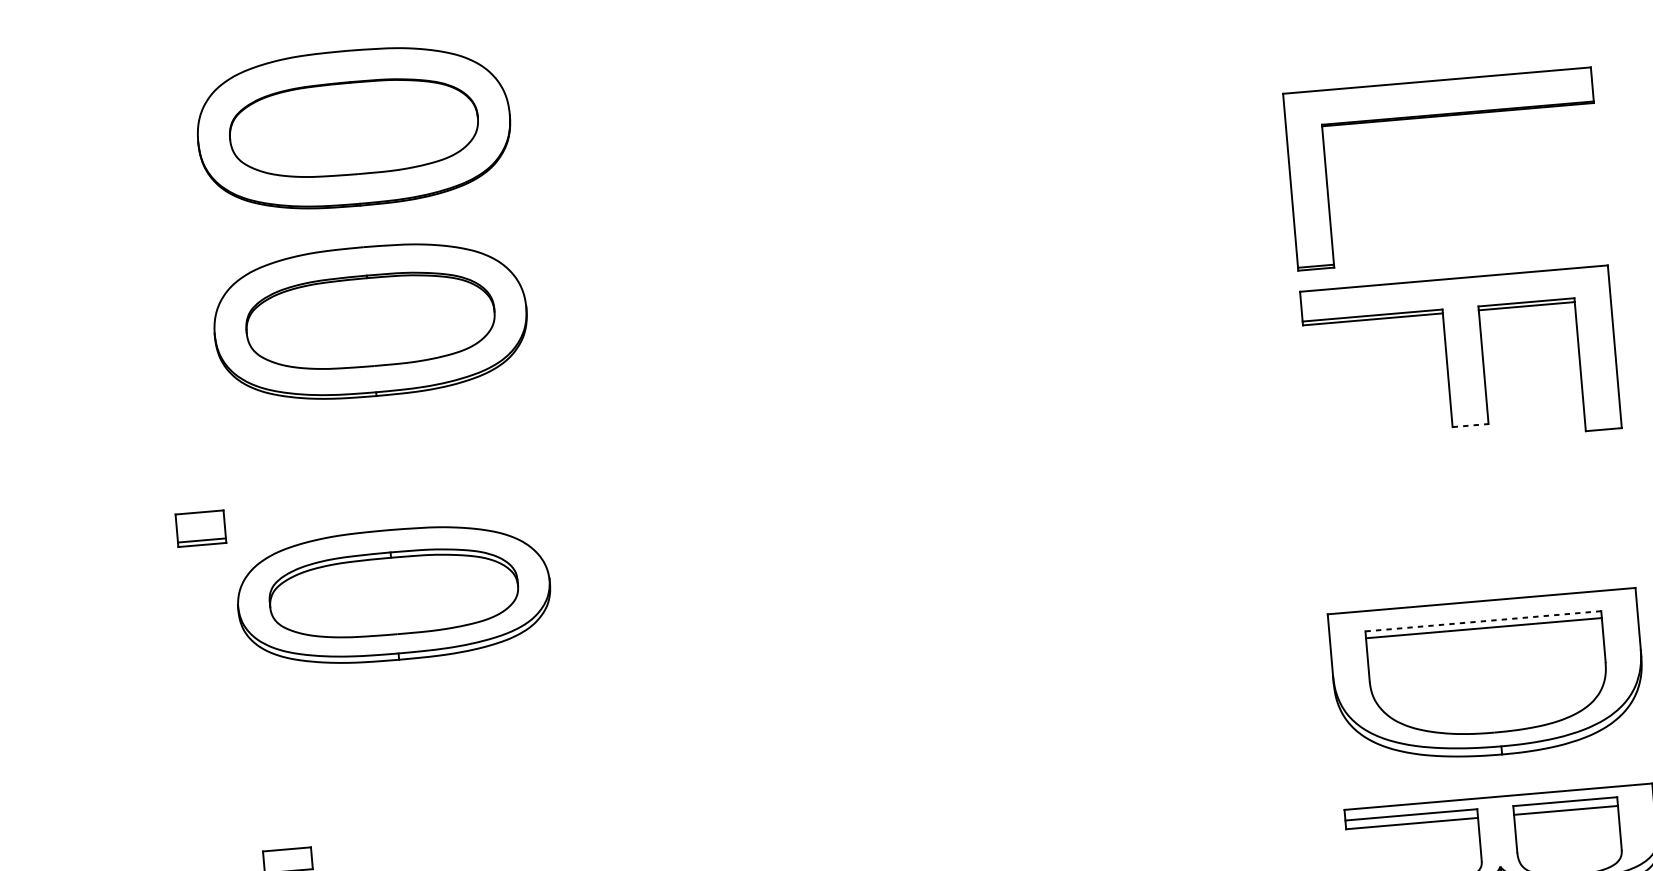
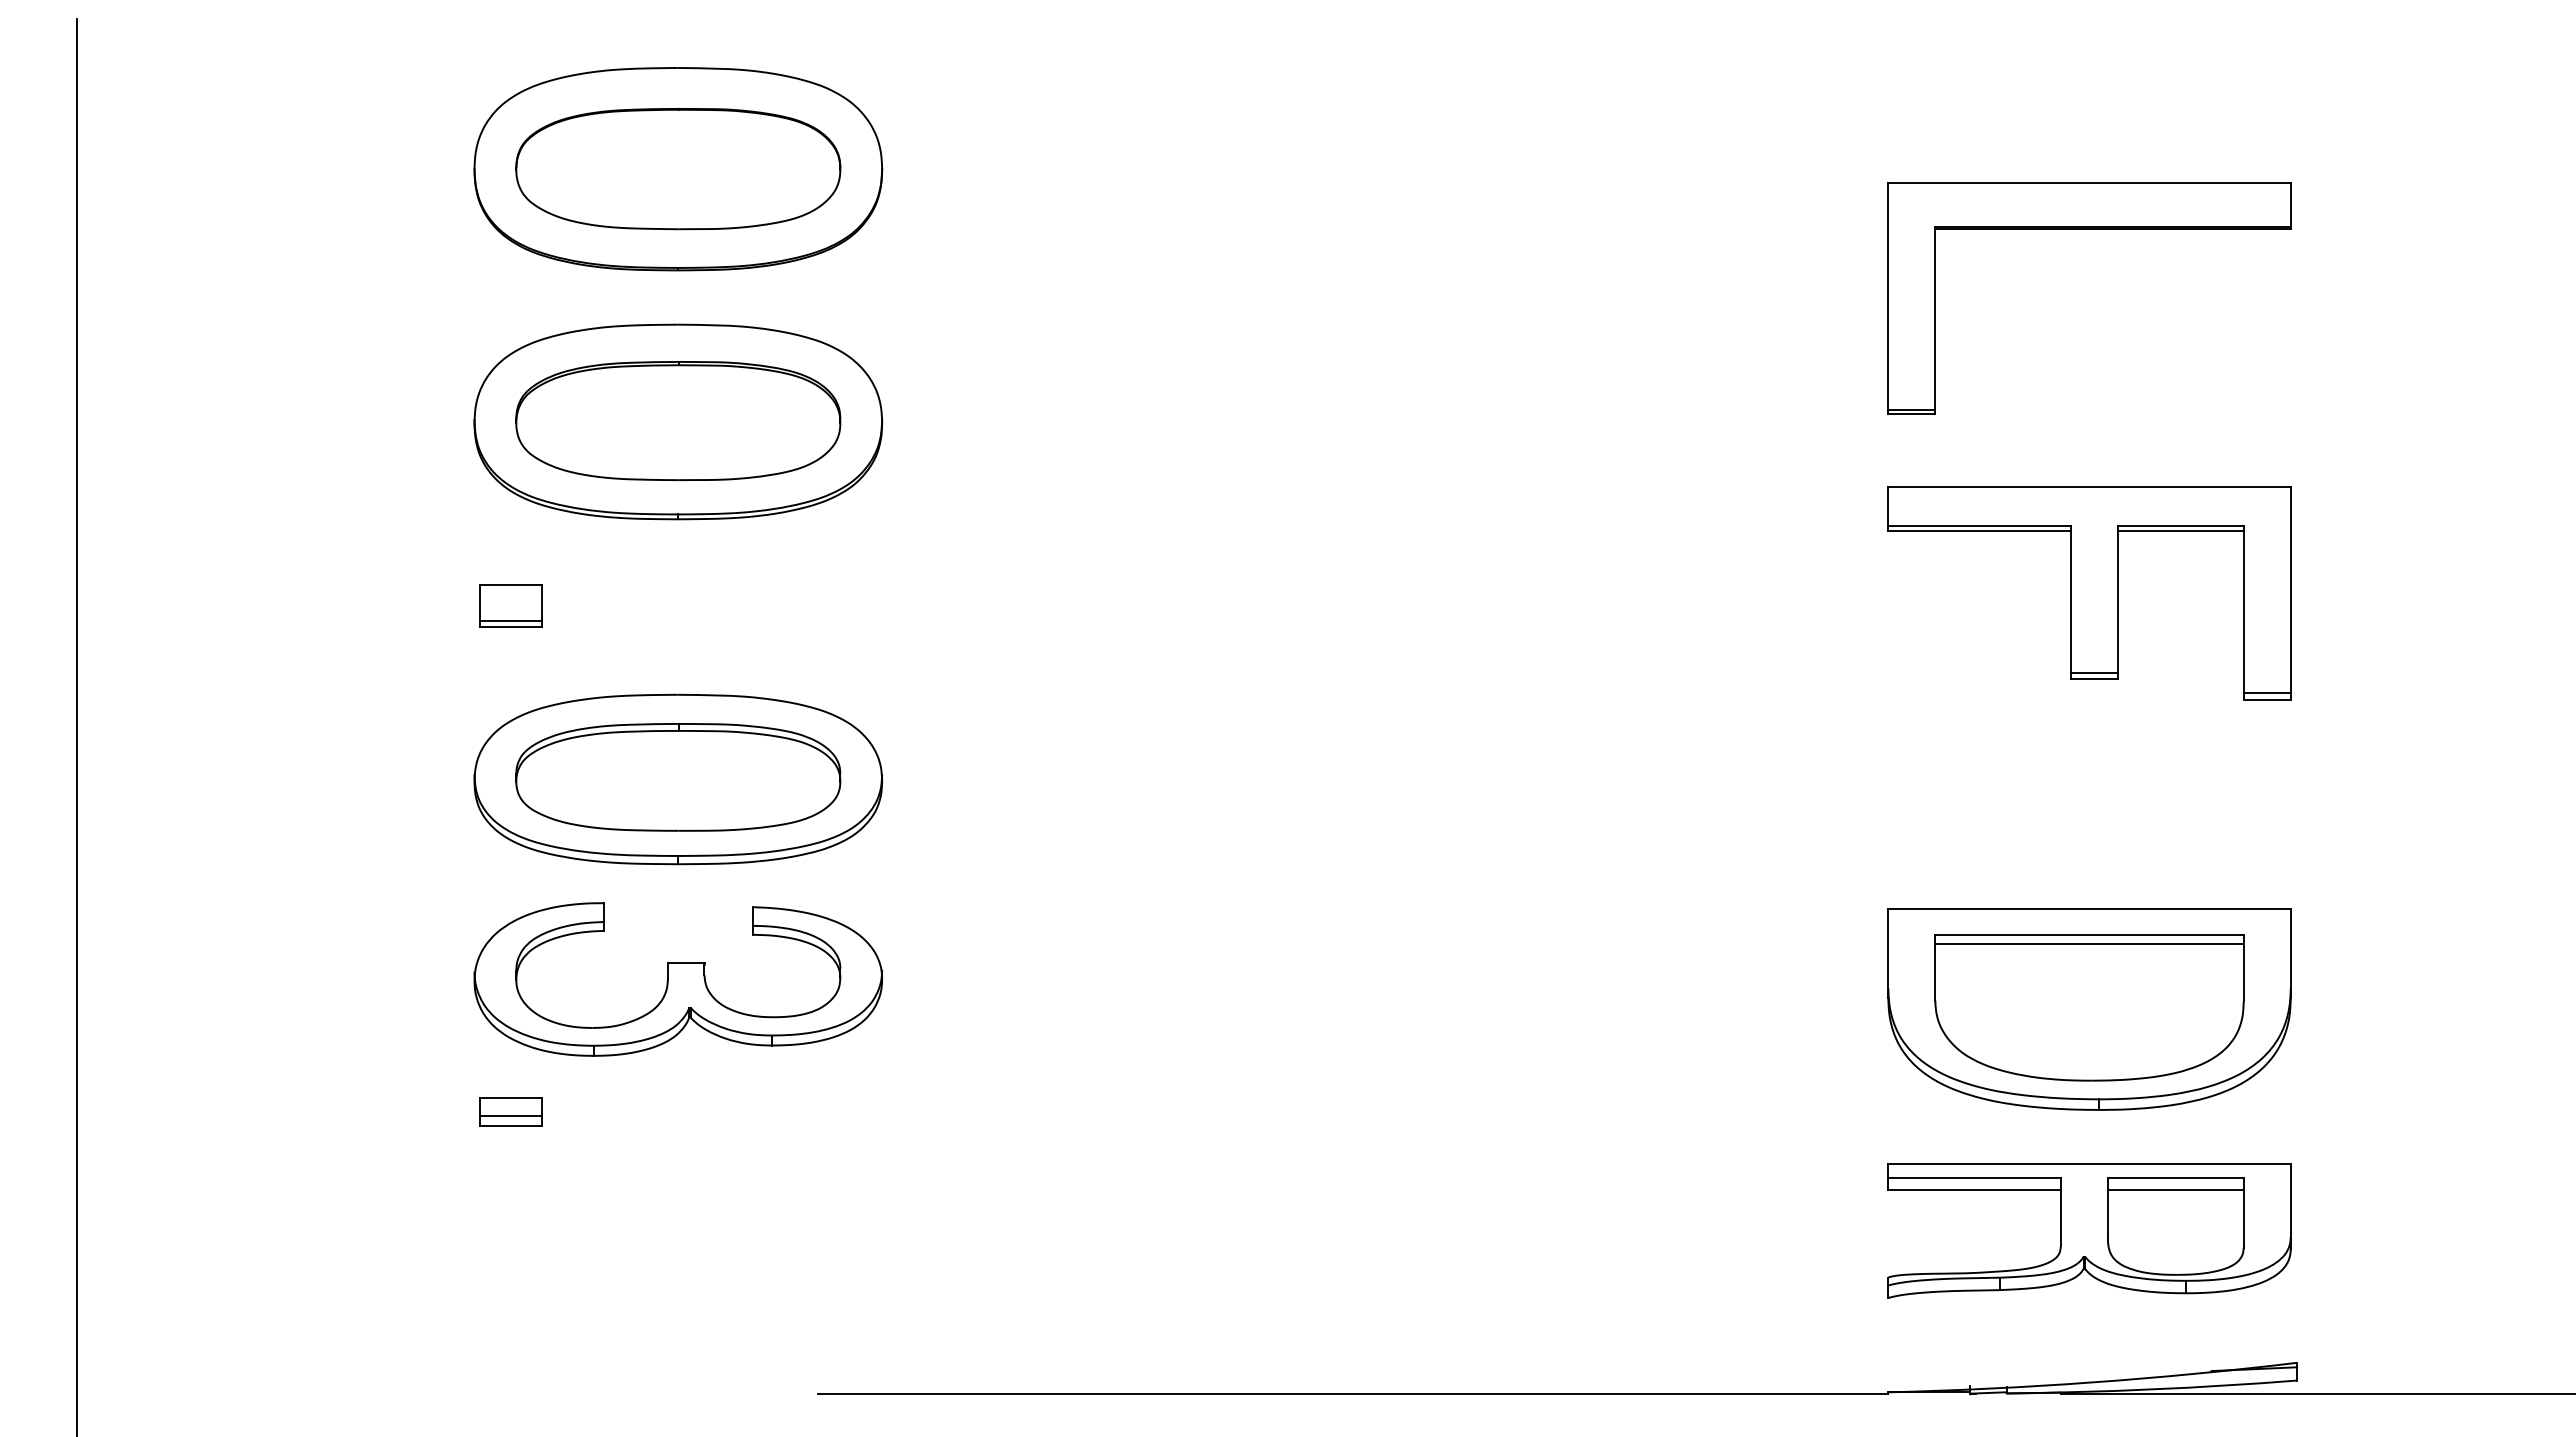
part: (1440, 116) -> (2089, 229), moved
line: (1470, 421) -> (2094, 673), added
line: (1602, 424) -> (2266, 692), added
line: (1470, 425) -> (2094, 679), dashed -> solid
part: (200, 528) -> (510, 605), moved
line: (1484, 620) -> (2090, 934), dashed -> solid
part: (407, 747) -> (678, 979), added
line: (287, 862) -> (510, 1115), added

